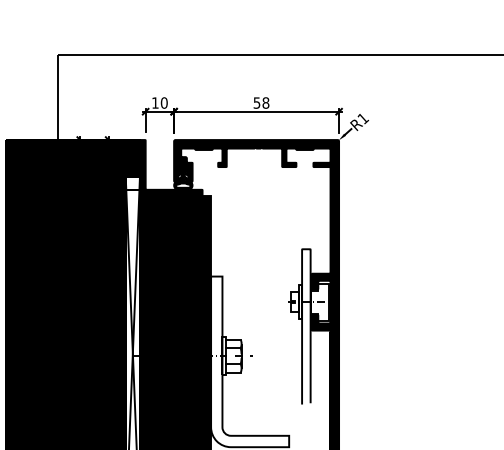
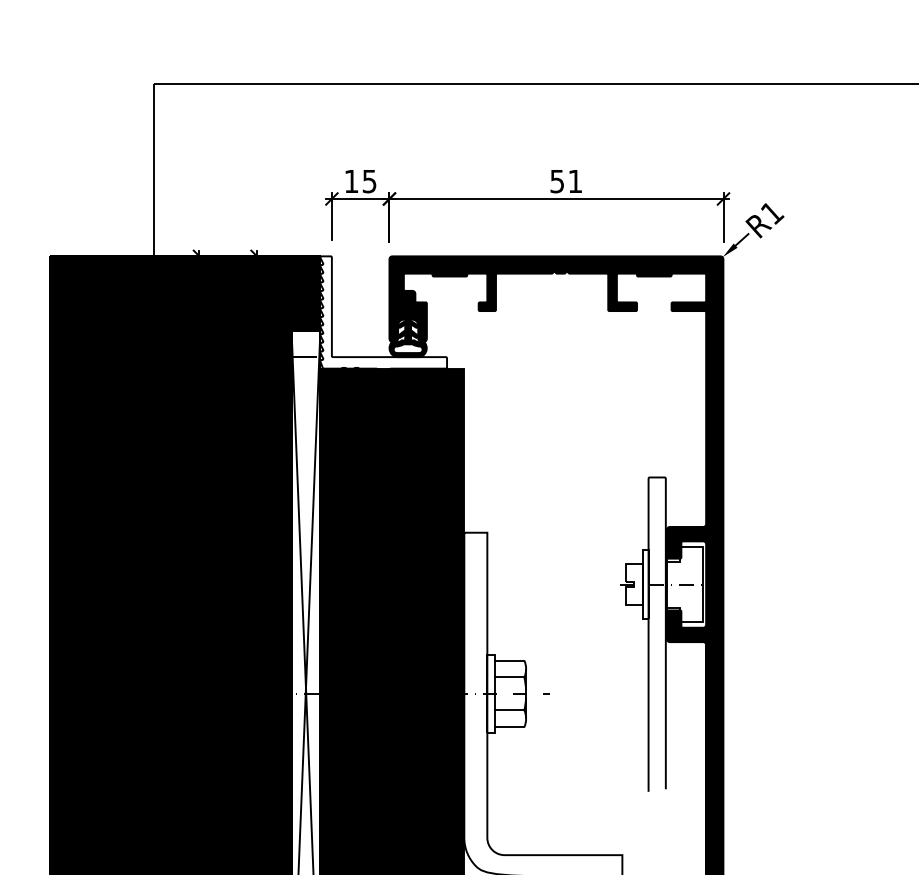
text: (163, 102) -> (367, 180), 10 -> 15
text: (265, 102) -> (574, 180), 58 -> 51
fill: (170, 181) -> (382, 340), removed

